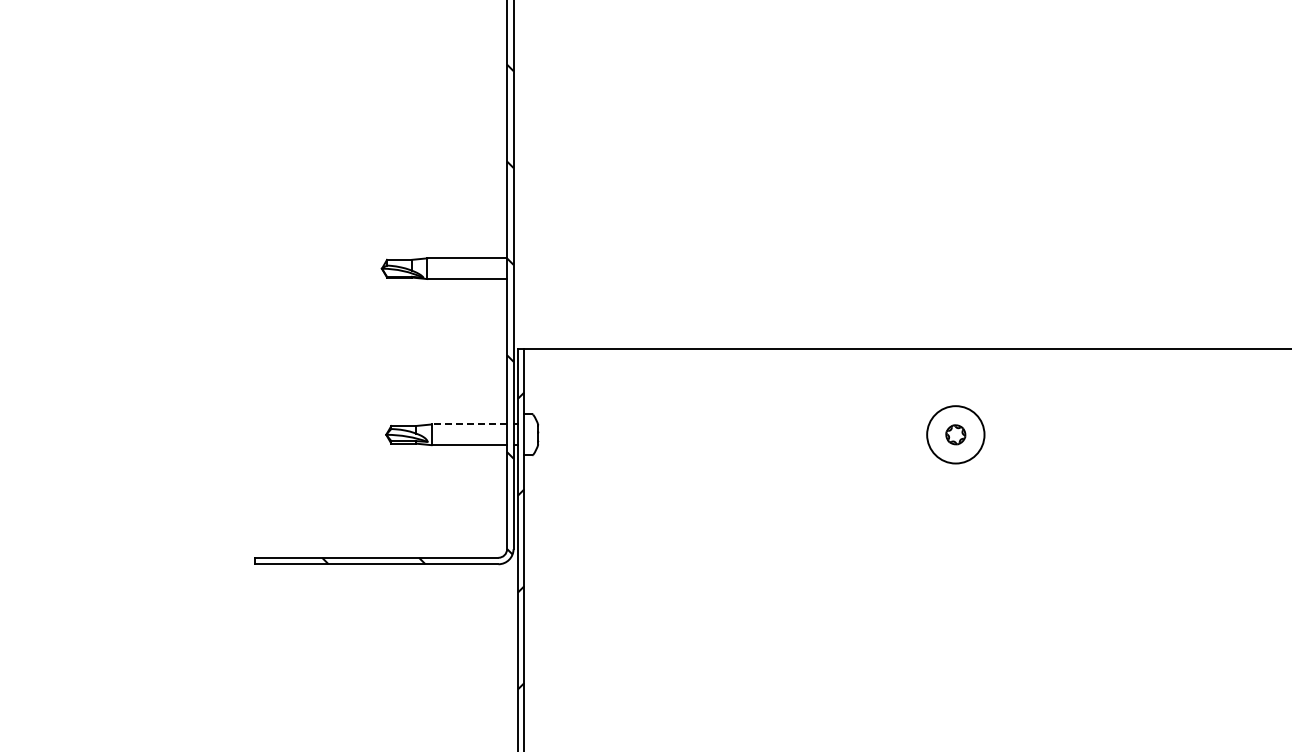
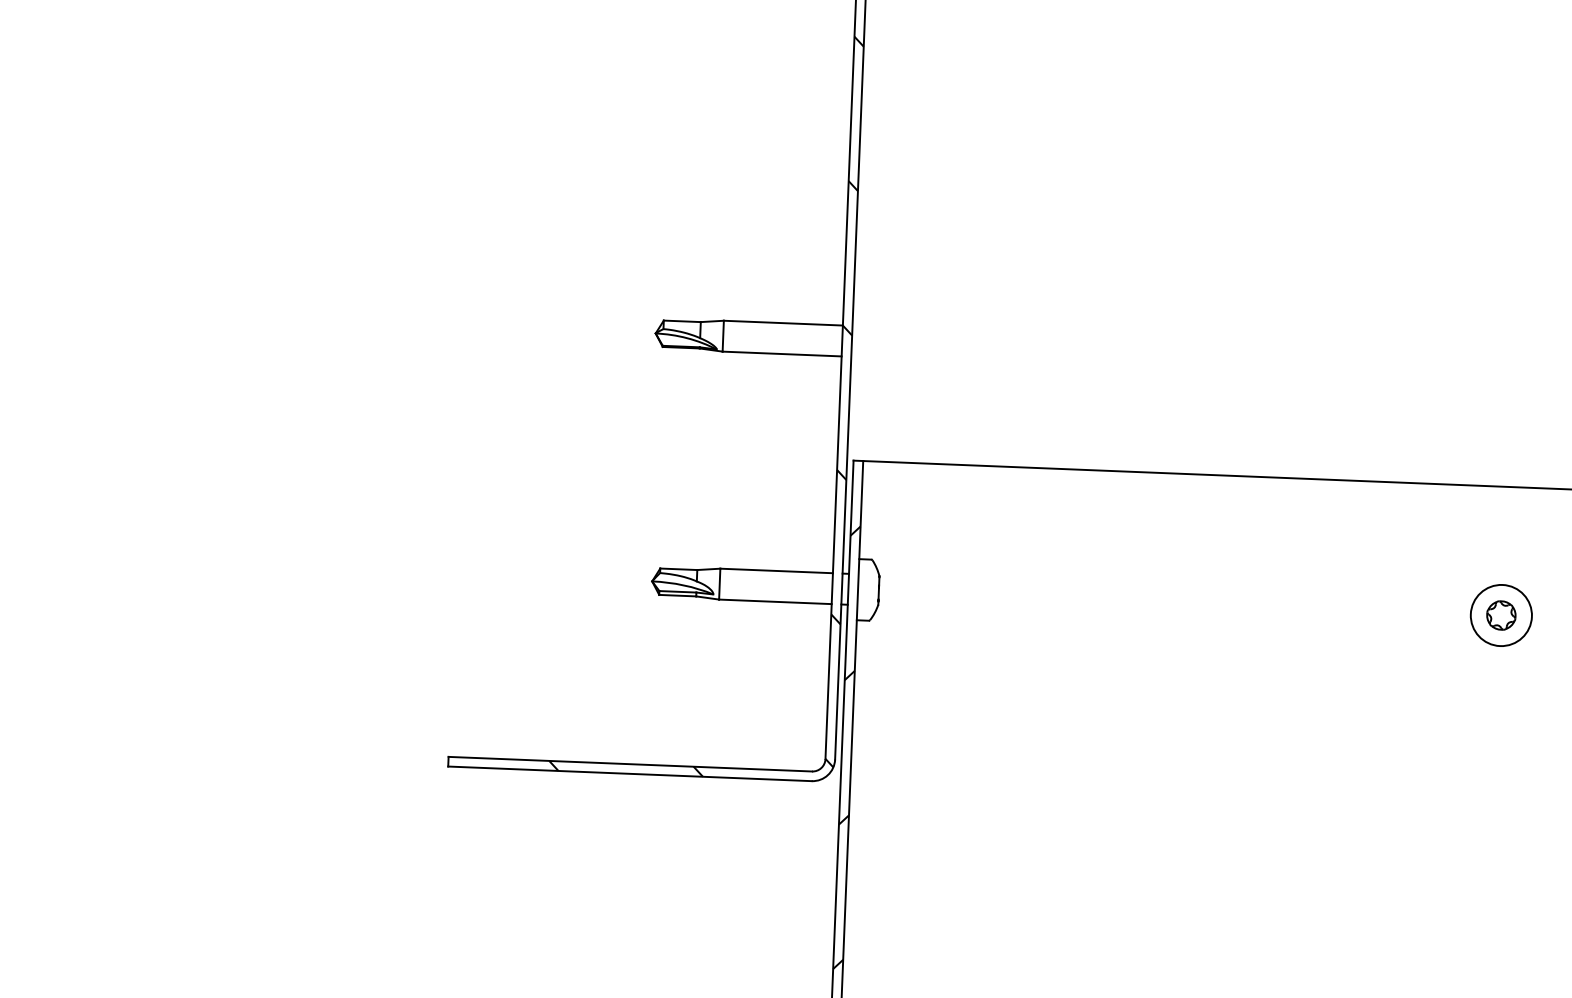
line: (469, 424) -> (776, 571), dashed -> solid
circle: (955, 434) -> (1500, 615), size x0.71

